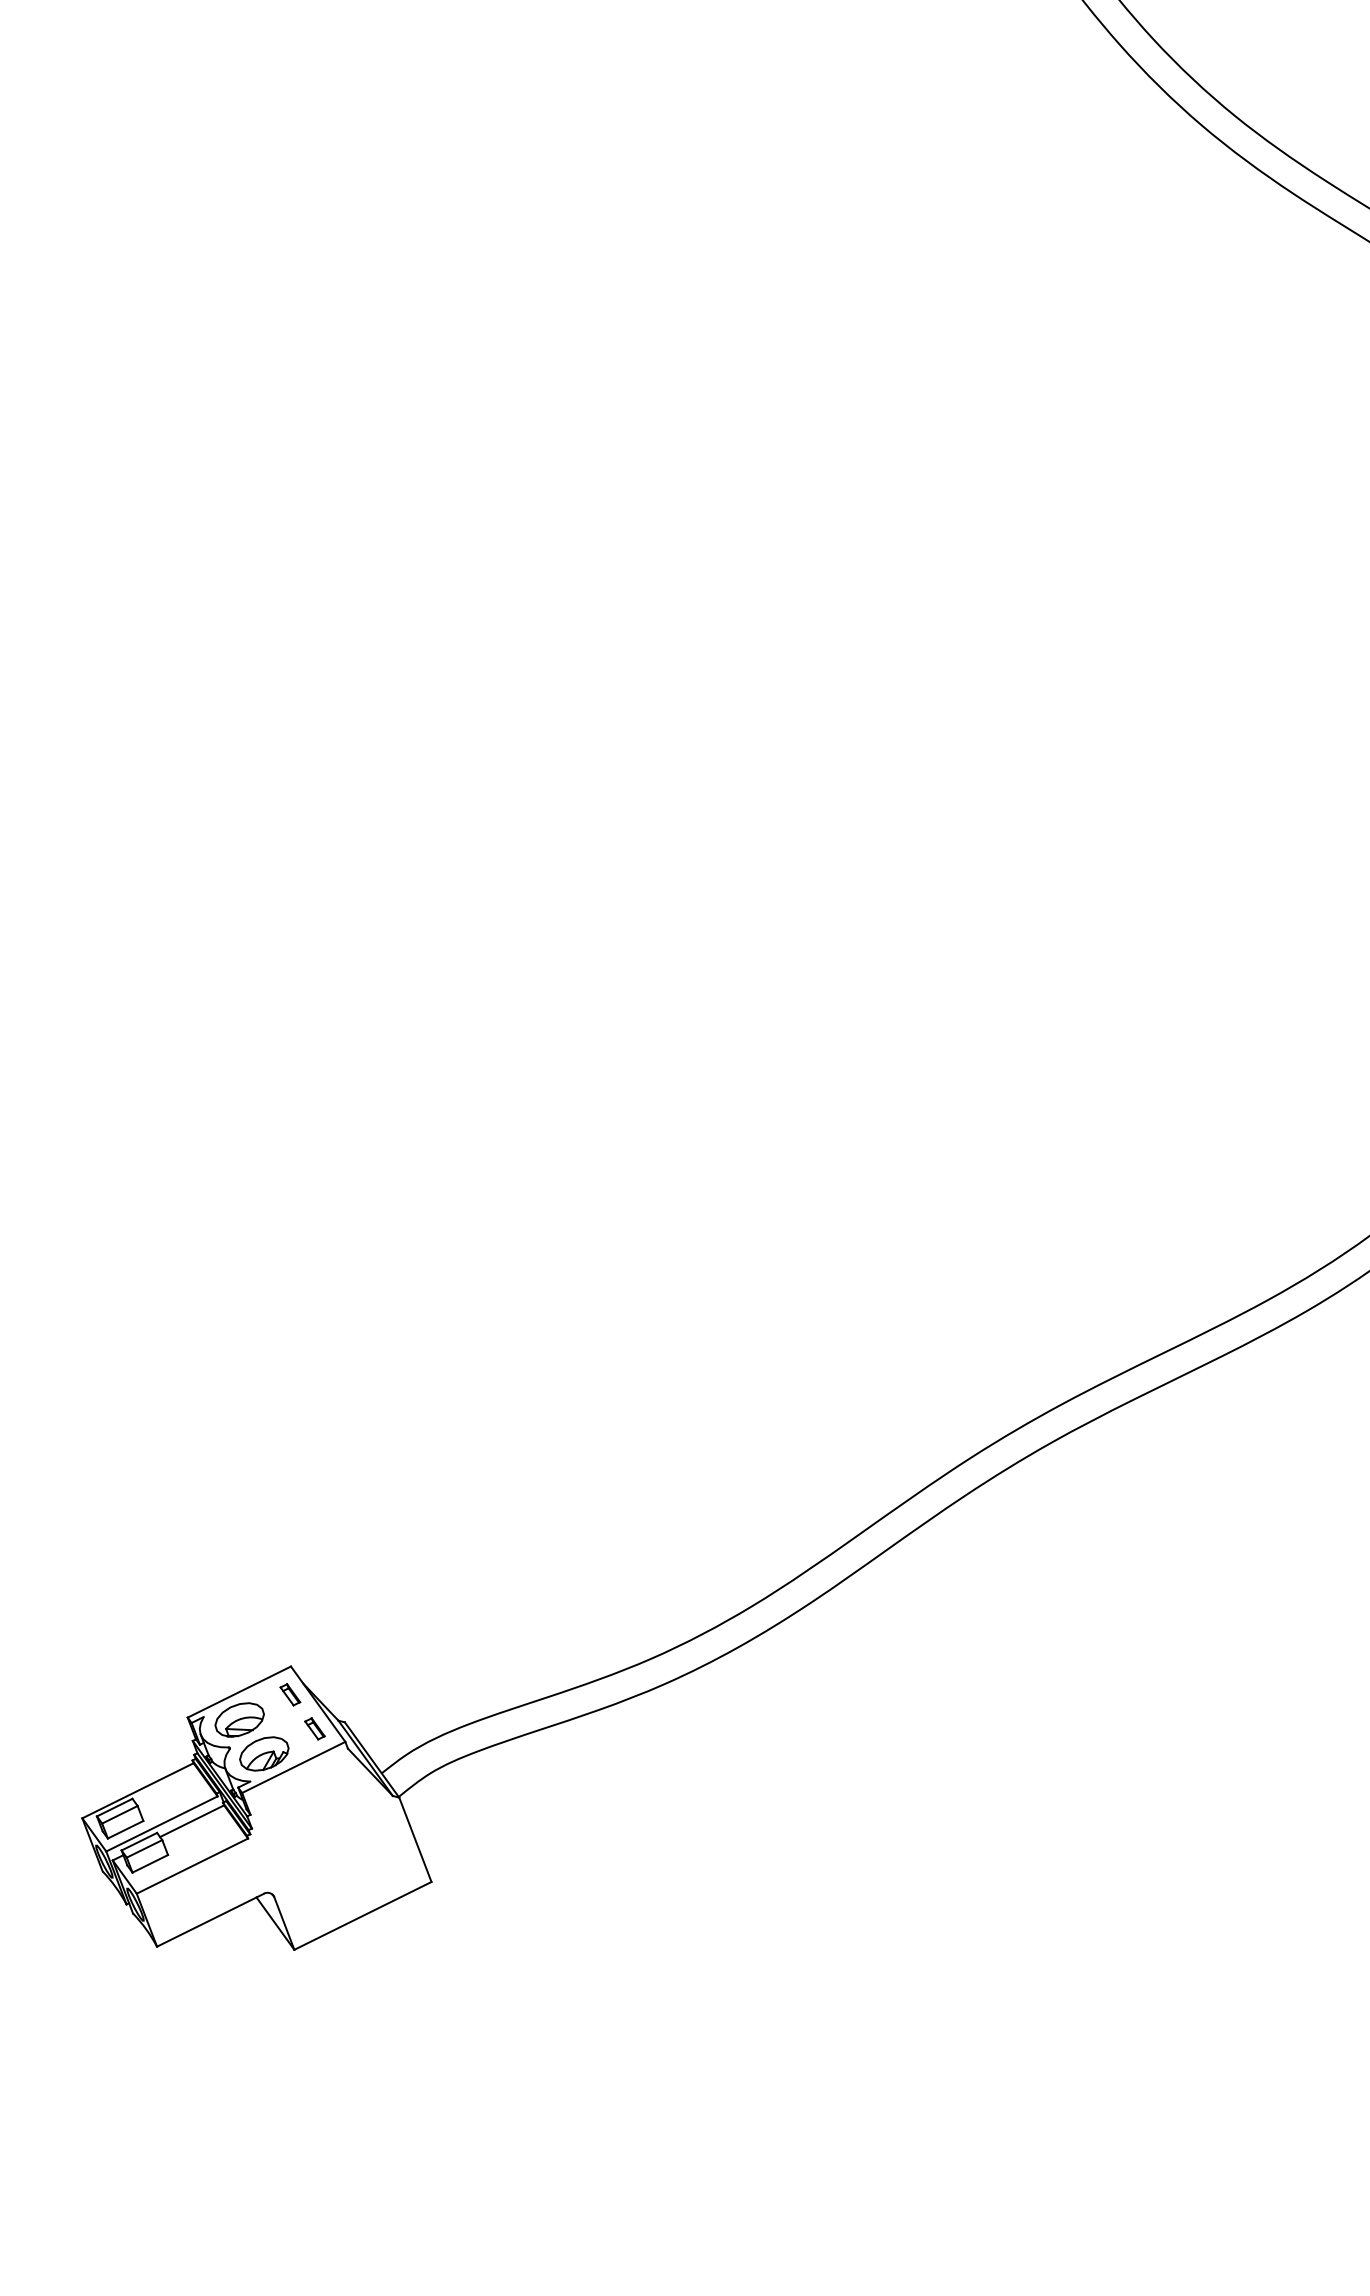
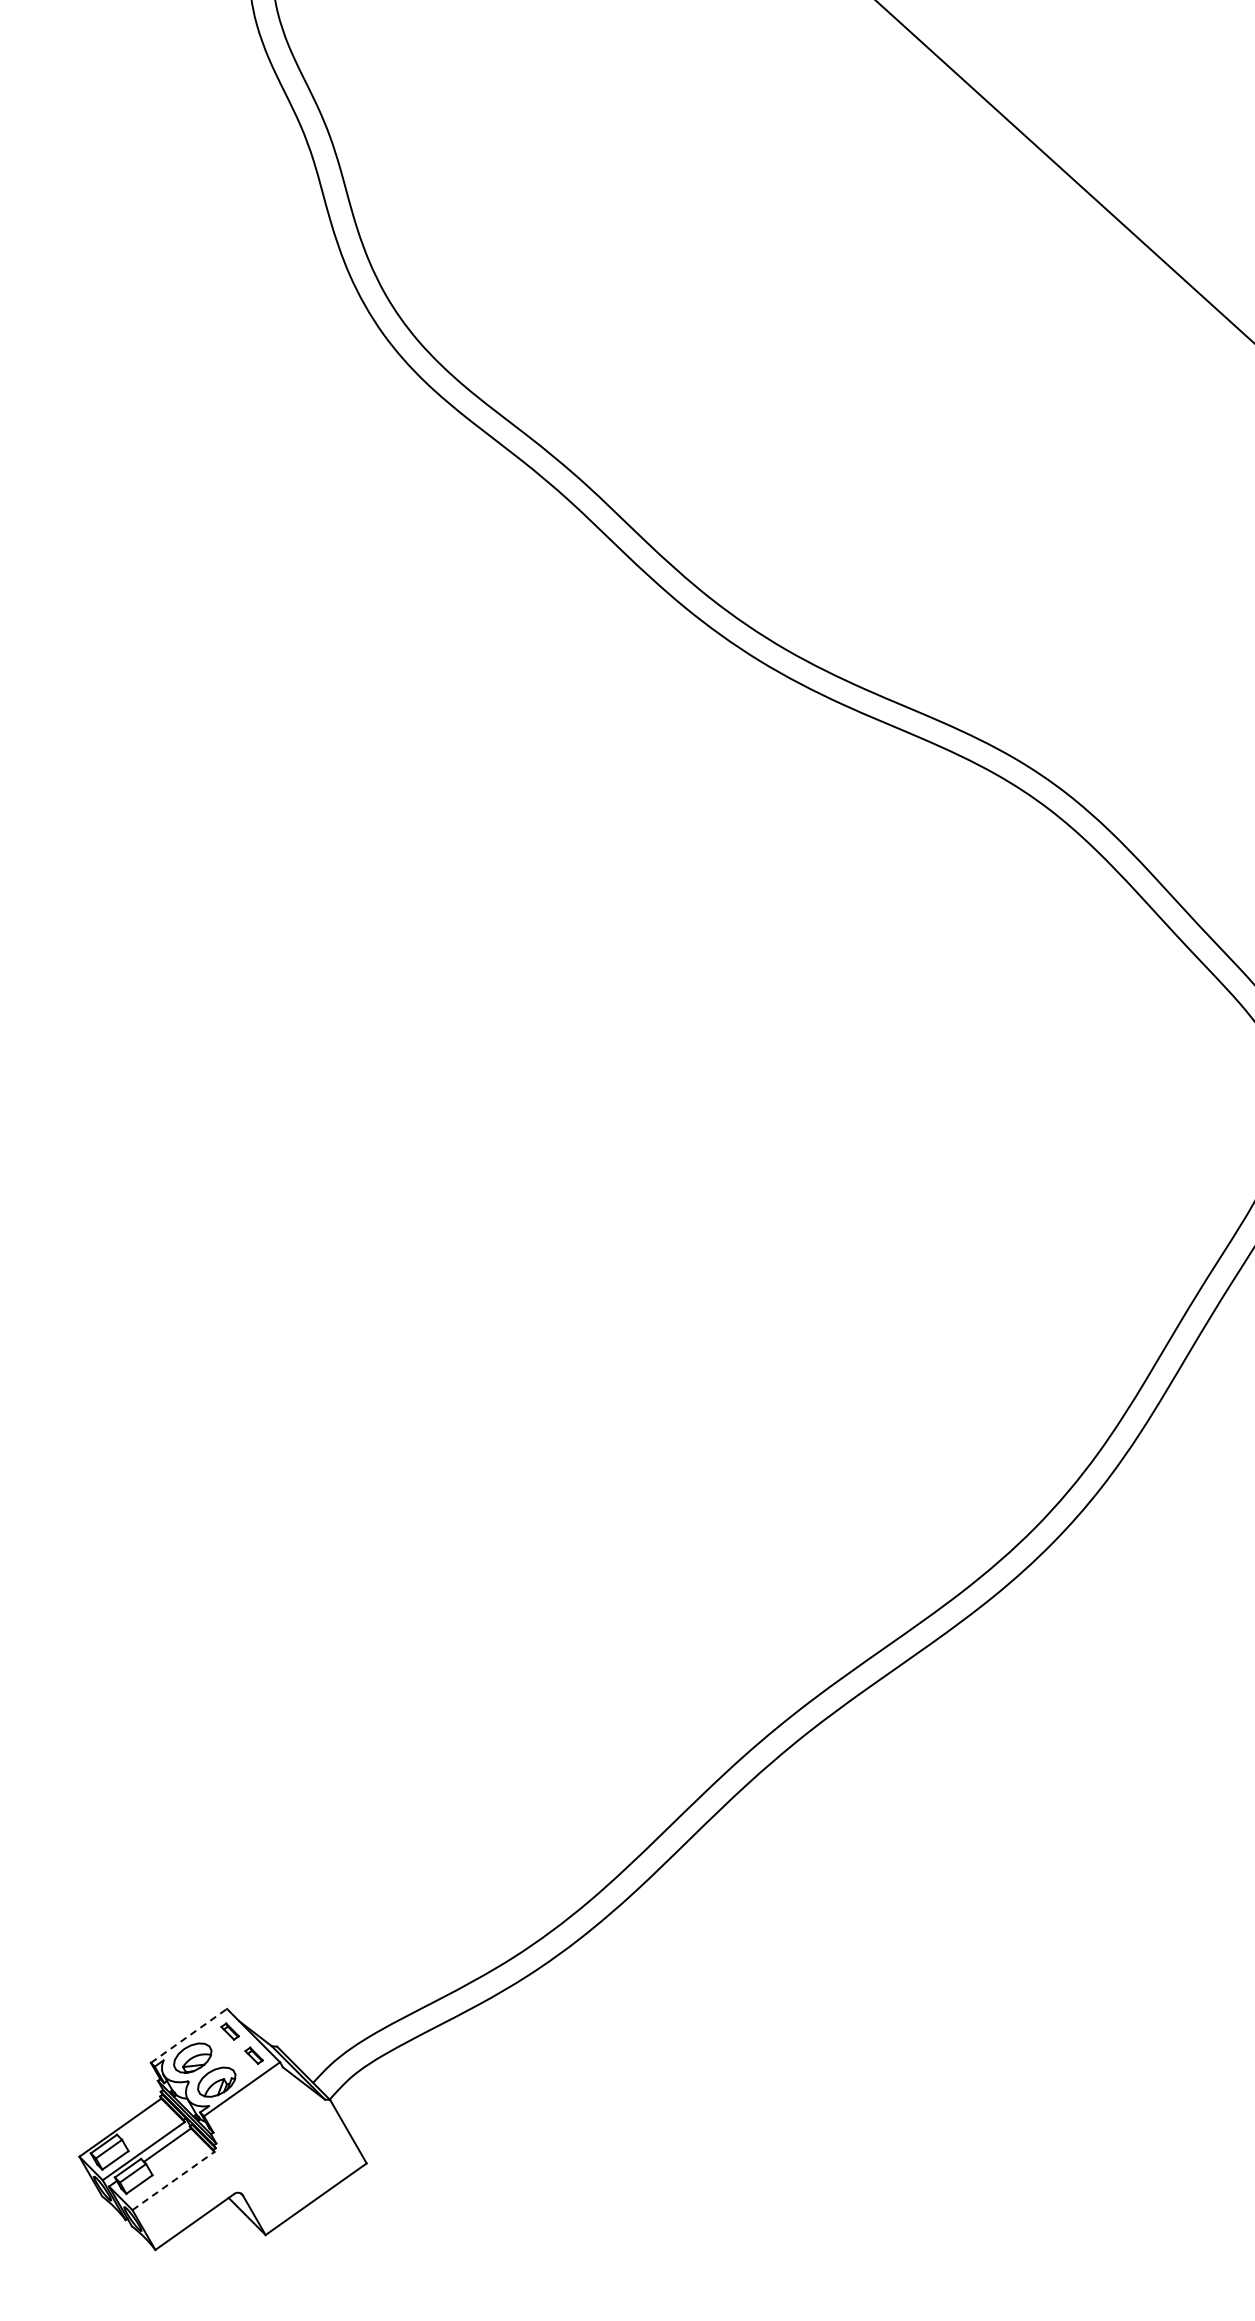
line: (238, 1691) -> (188, 2035), solid -> dashed
line: (192, 1865) -> (173, 2180), solid -> dashed

